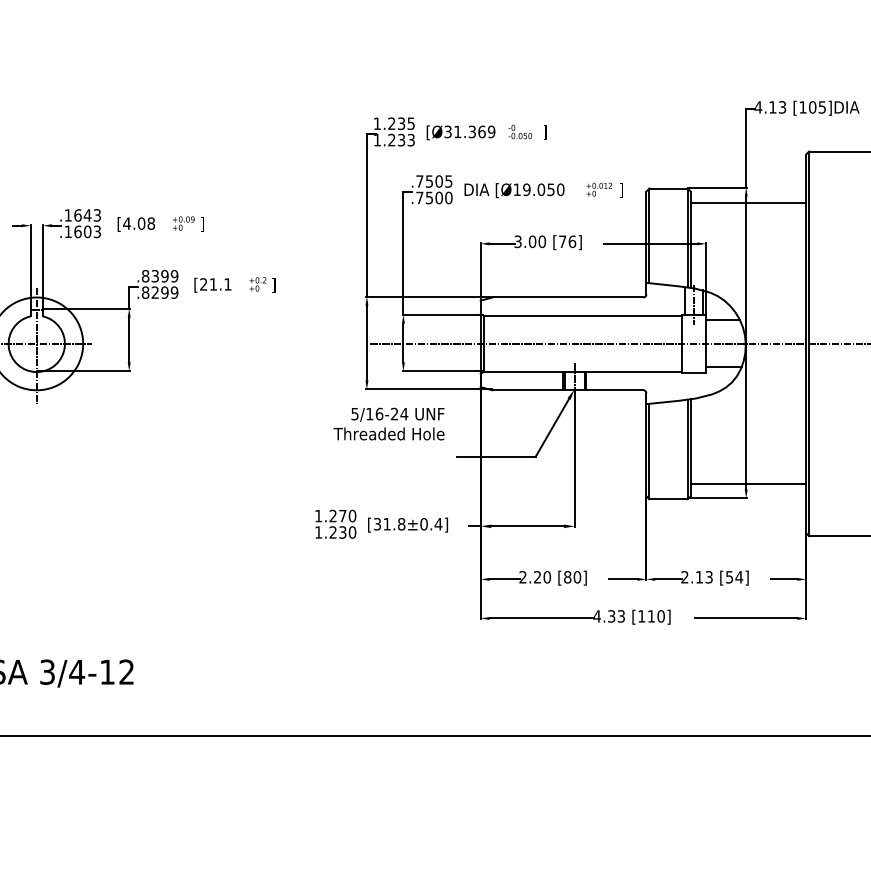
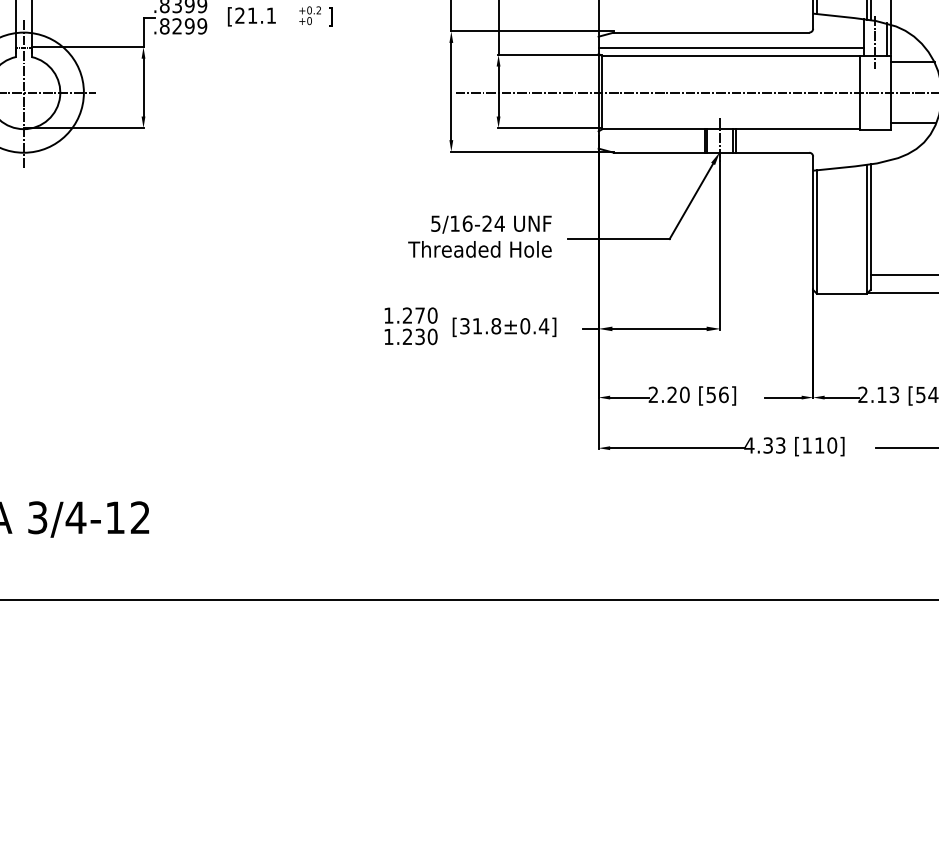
line: (582, 309) -> (730, 48), added
text: (388, 423) -> (479, 235), moved
text: (572, 577) -> (717, 395), [80] -> [56]

